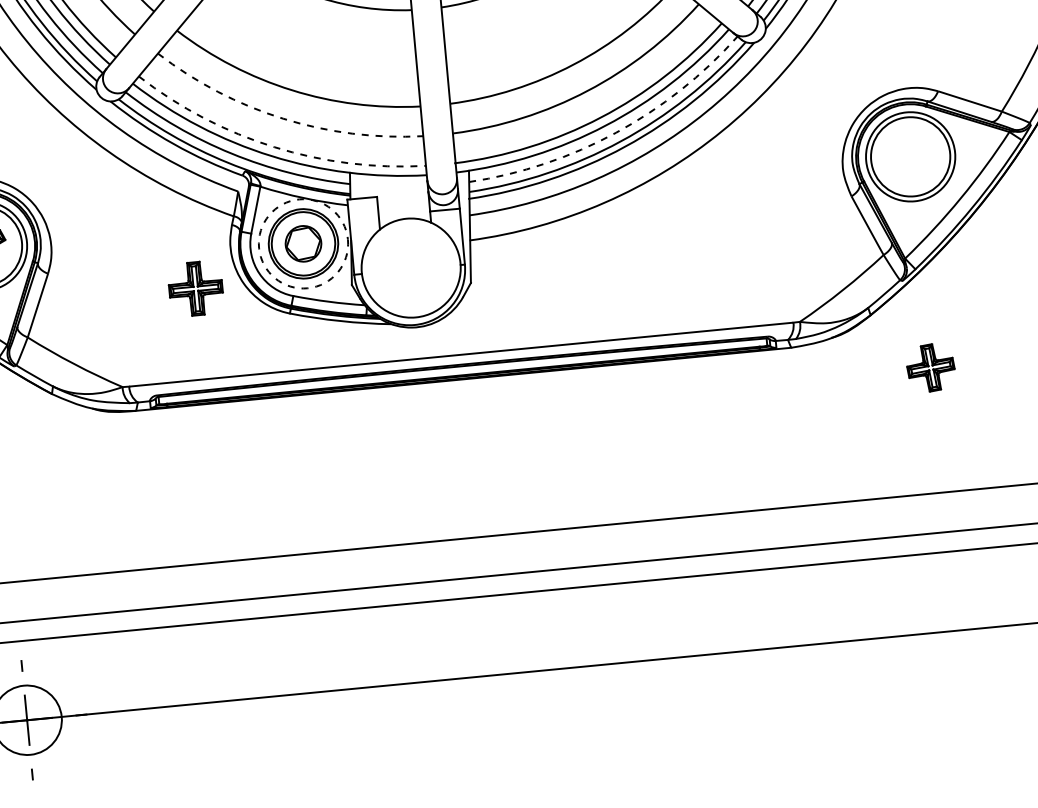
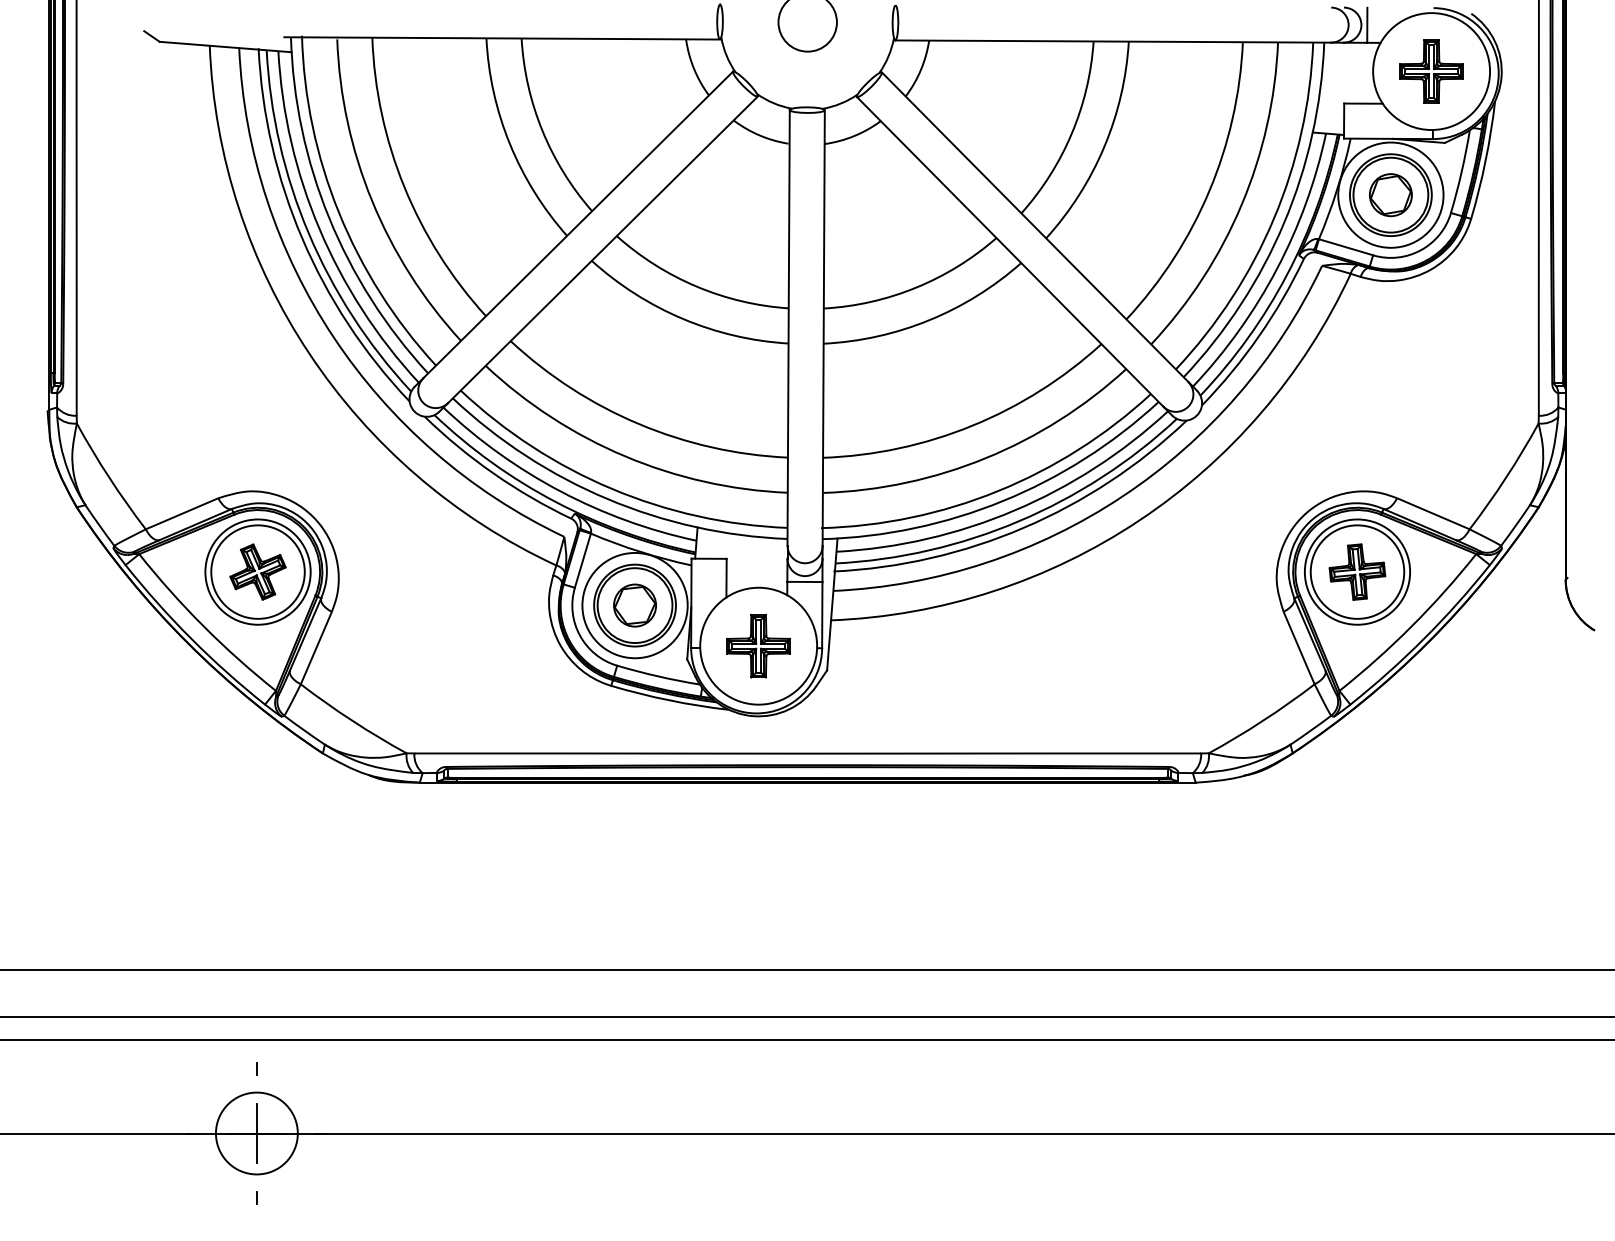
arc: (283, 118) -> (625, 456), dashed -> solid
arc: (616, 132) -> (1014, 510), dashed -> solid
arc: (274, 146) -> (611, 488), dashed -> solid
circle: (303, 243) -> (634, 605), dashed -> solid
part: (195, 288) -> (758, 645), moved
part: (930, 367) -> (1357, 571), moved

